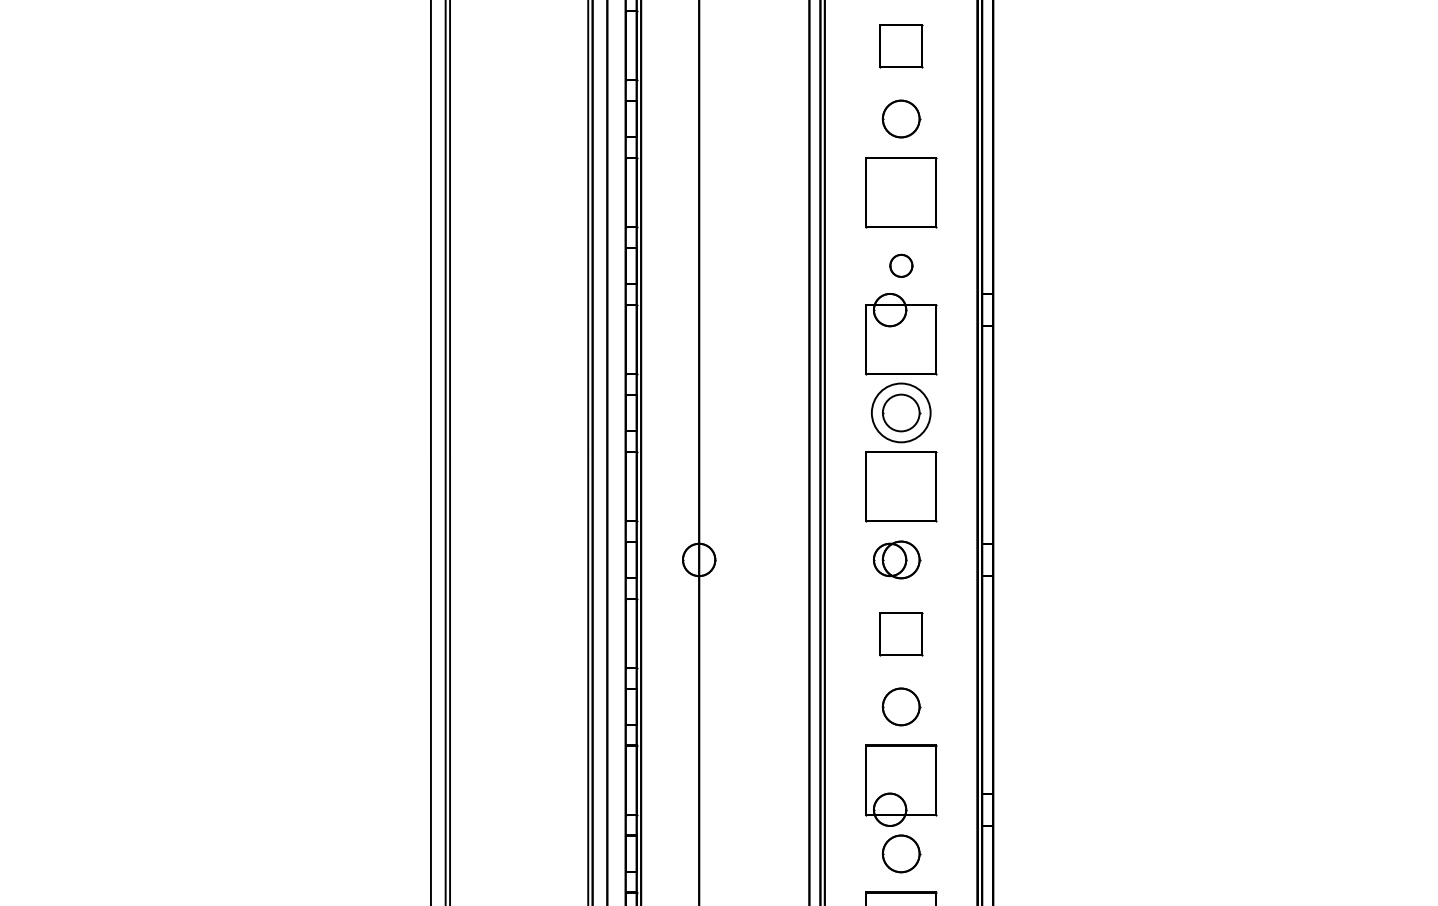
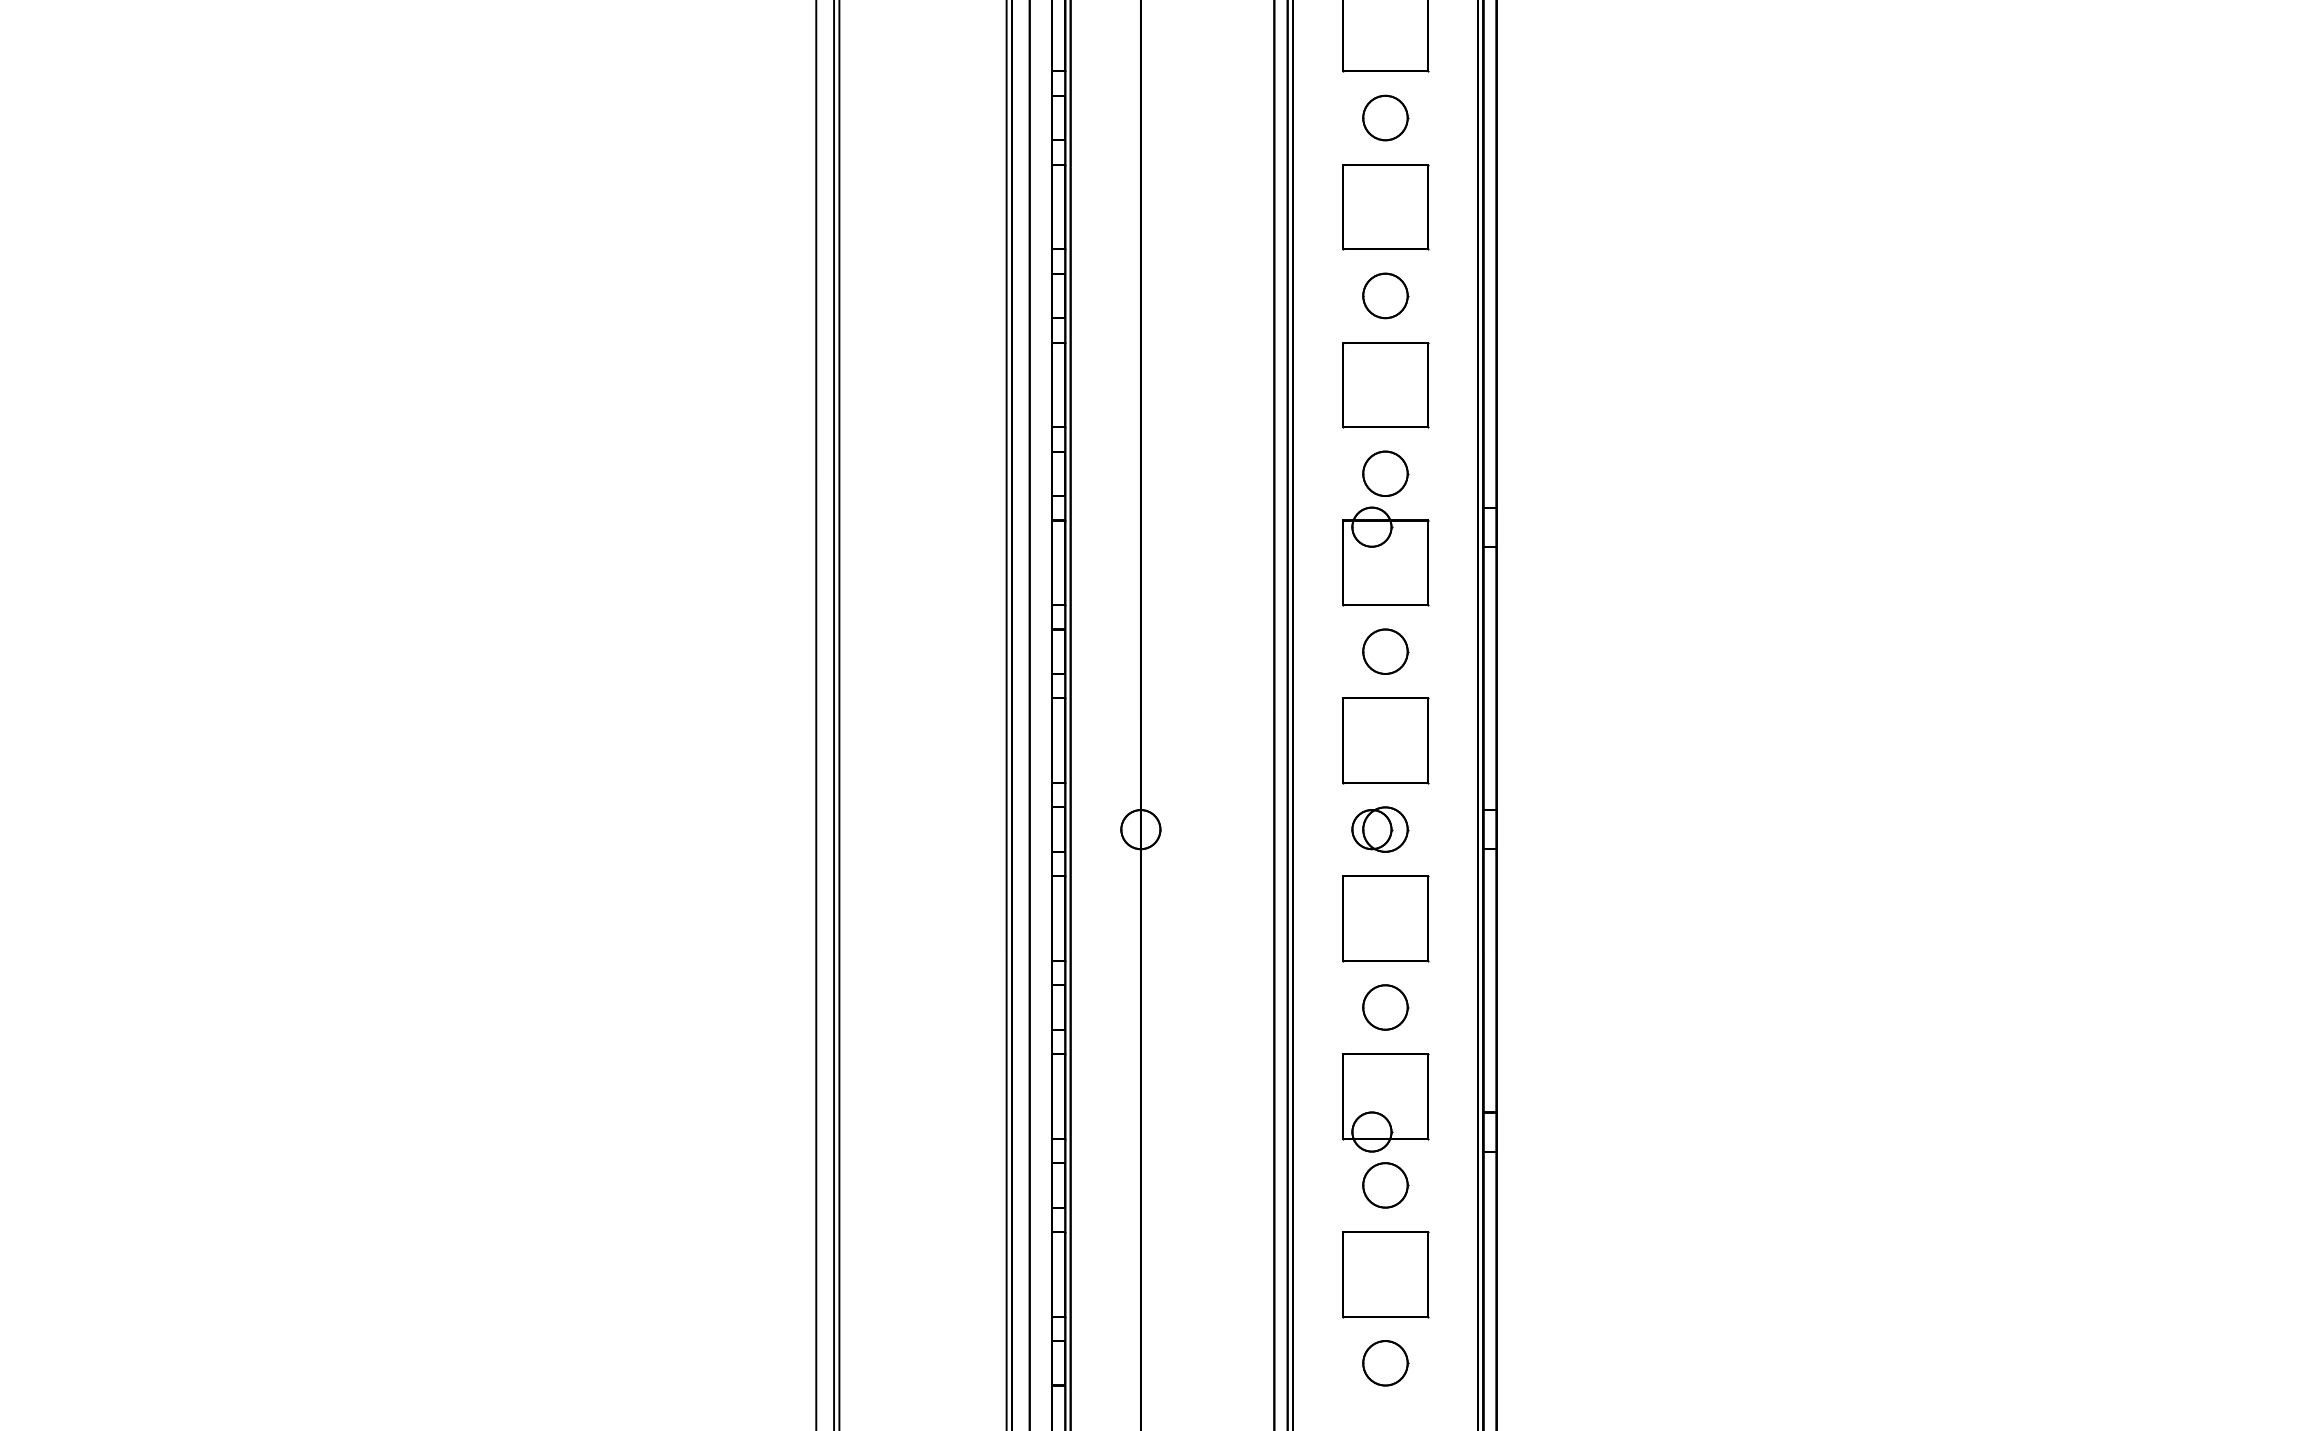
part: (901, 45) -> (1385, 207), size x1.67
part: (901, 265) -> (1385, 473), size x1.67
circle: (901, 412) -> (1385, 651), size x0.62
part: (901, 633) -> (1385, 918), size x1.67

